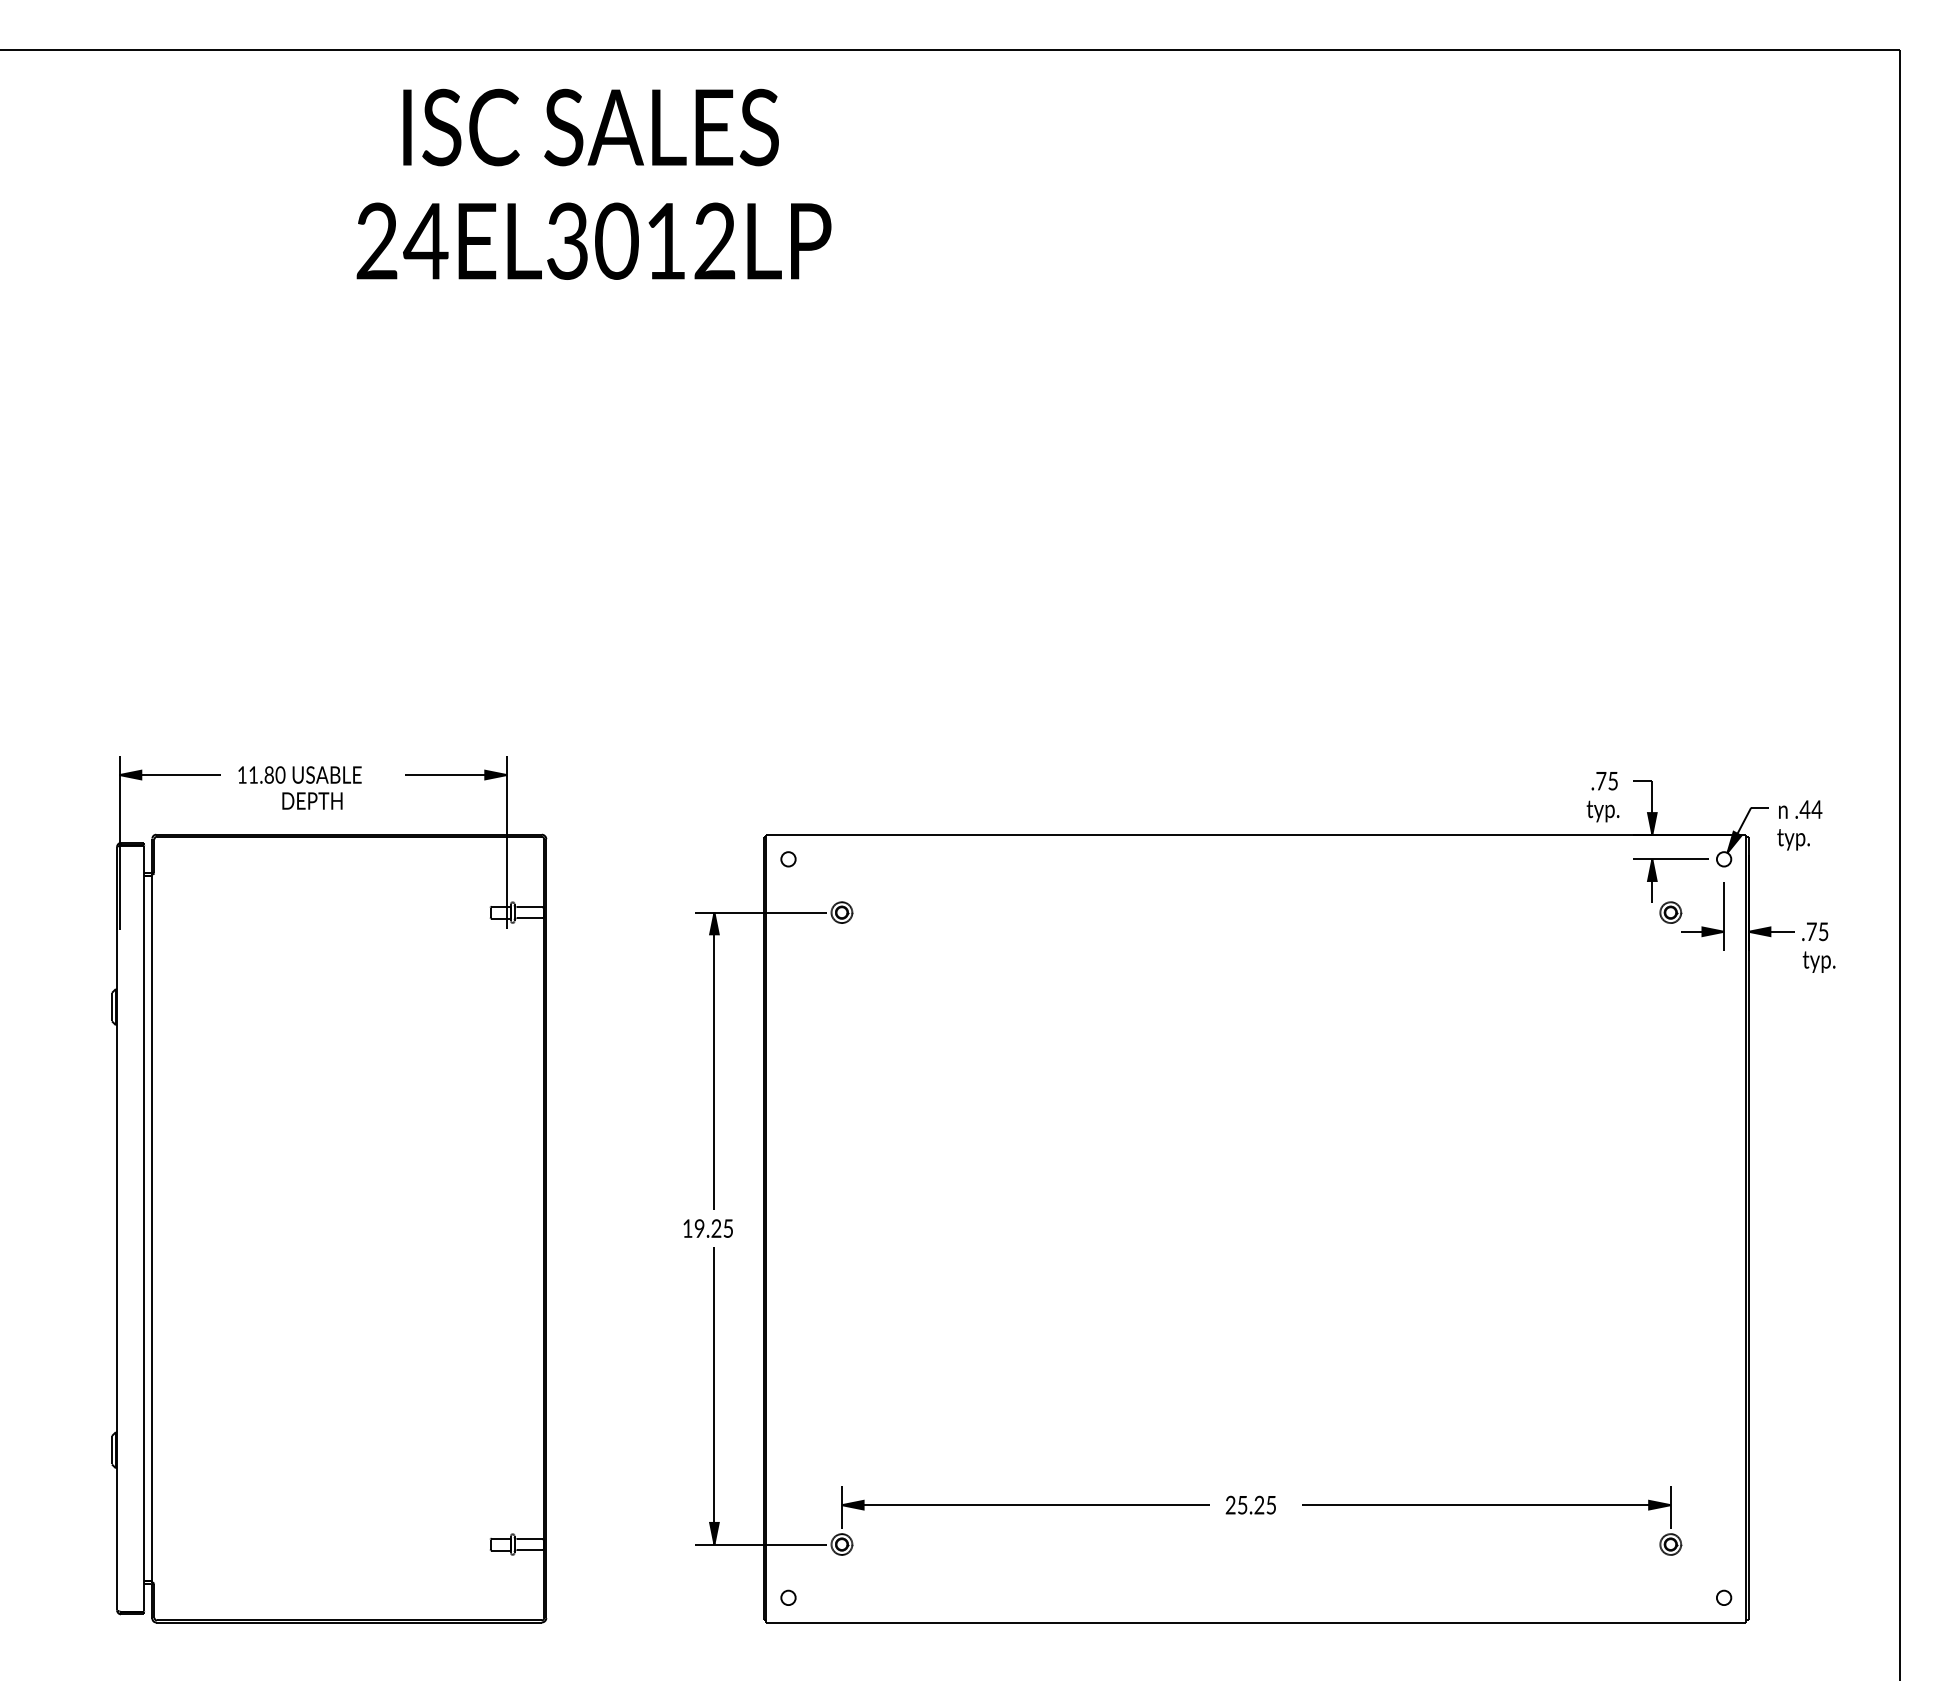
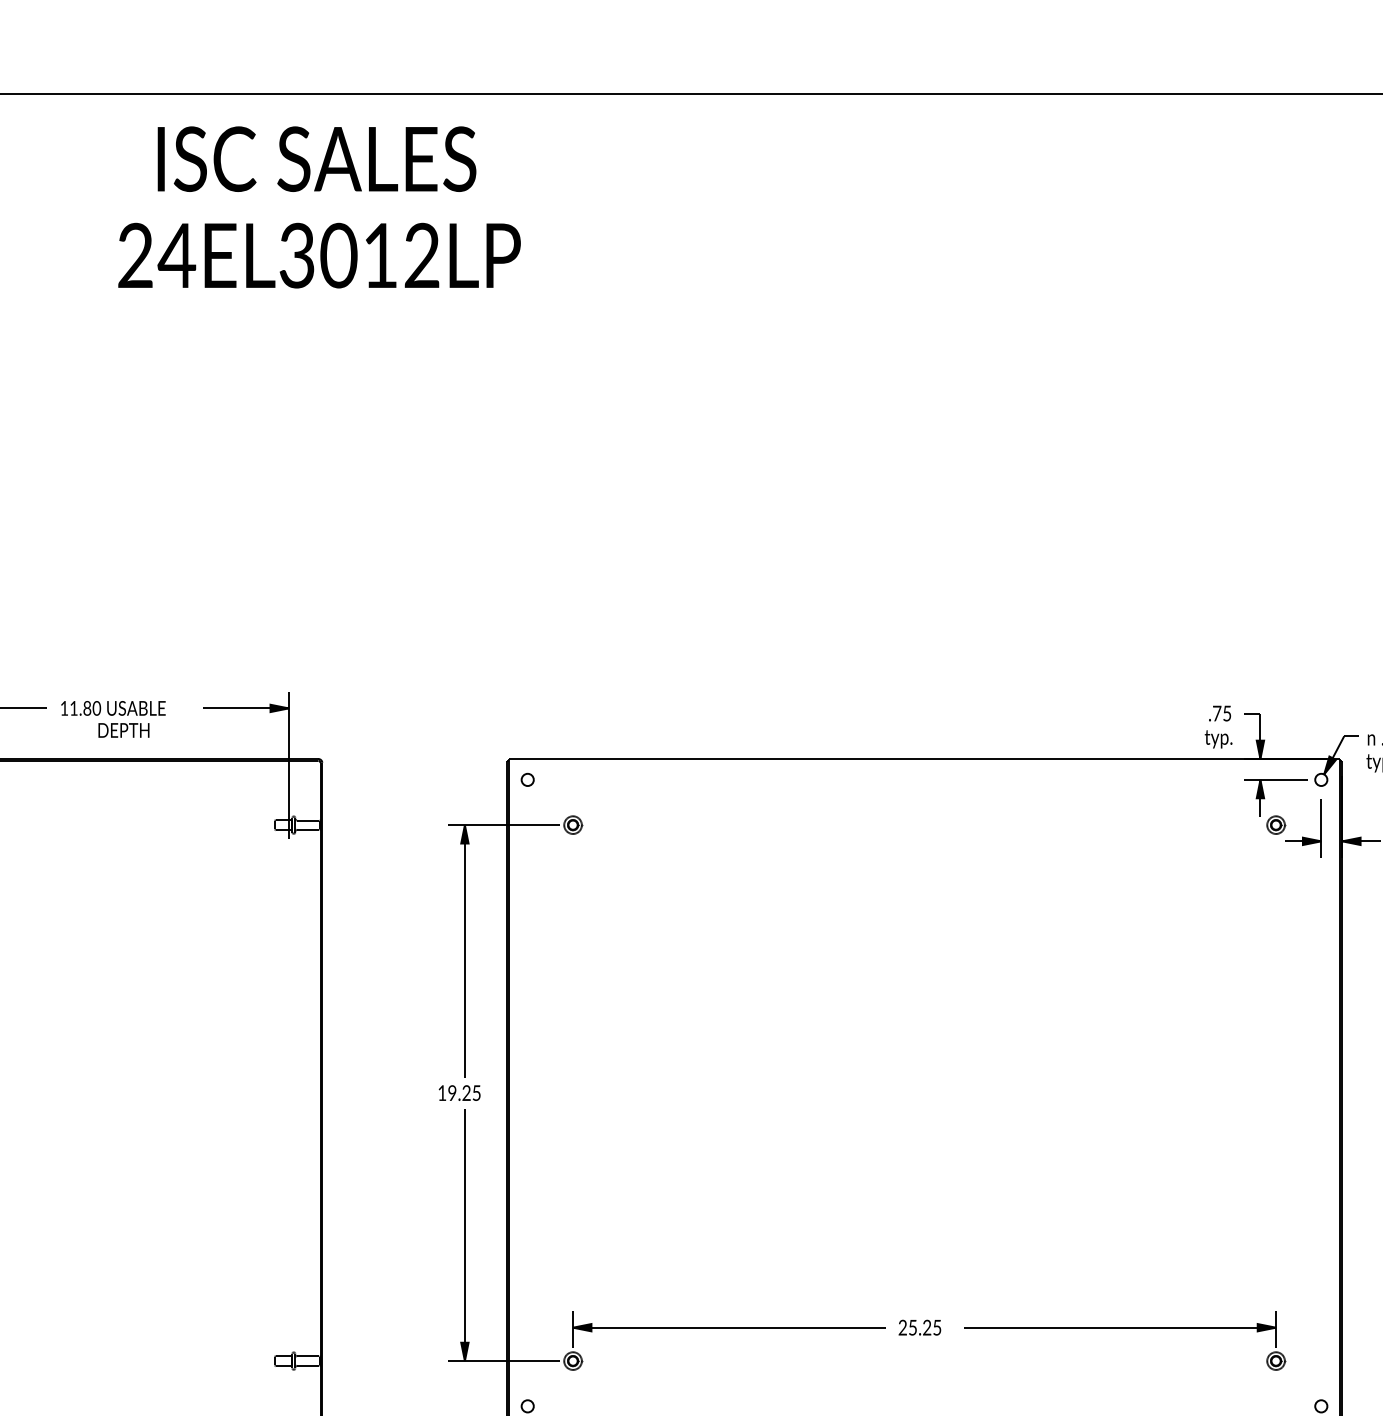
text: (593, 183) -> (319, 206), moved

